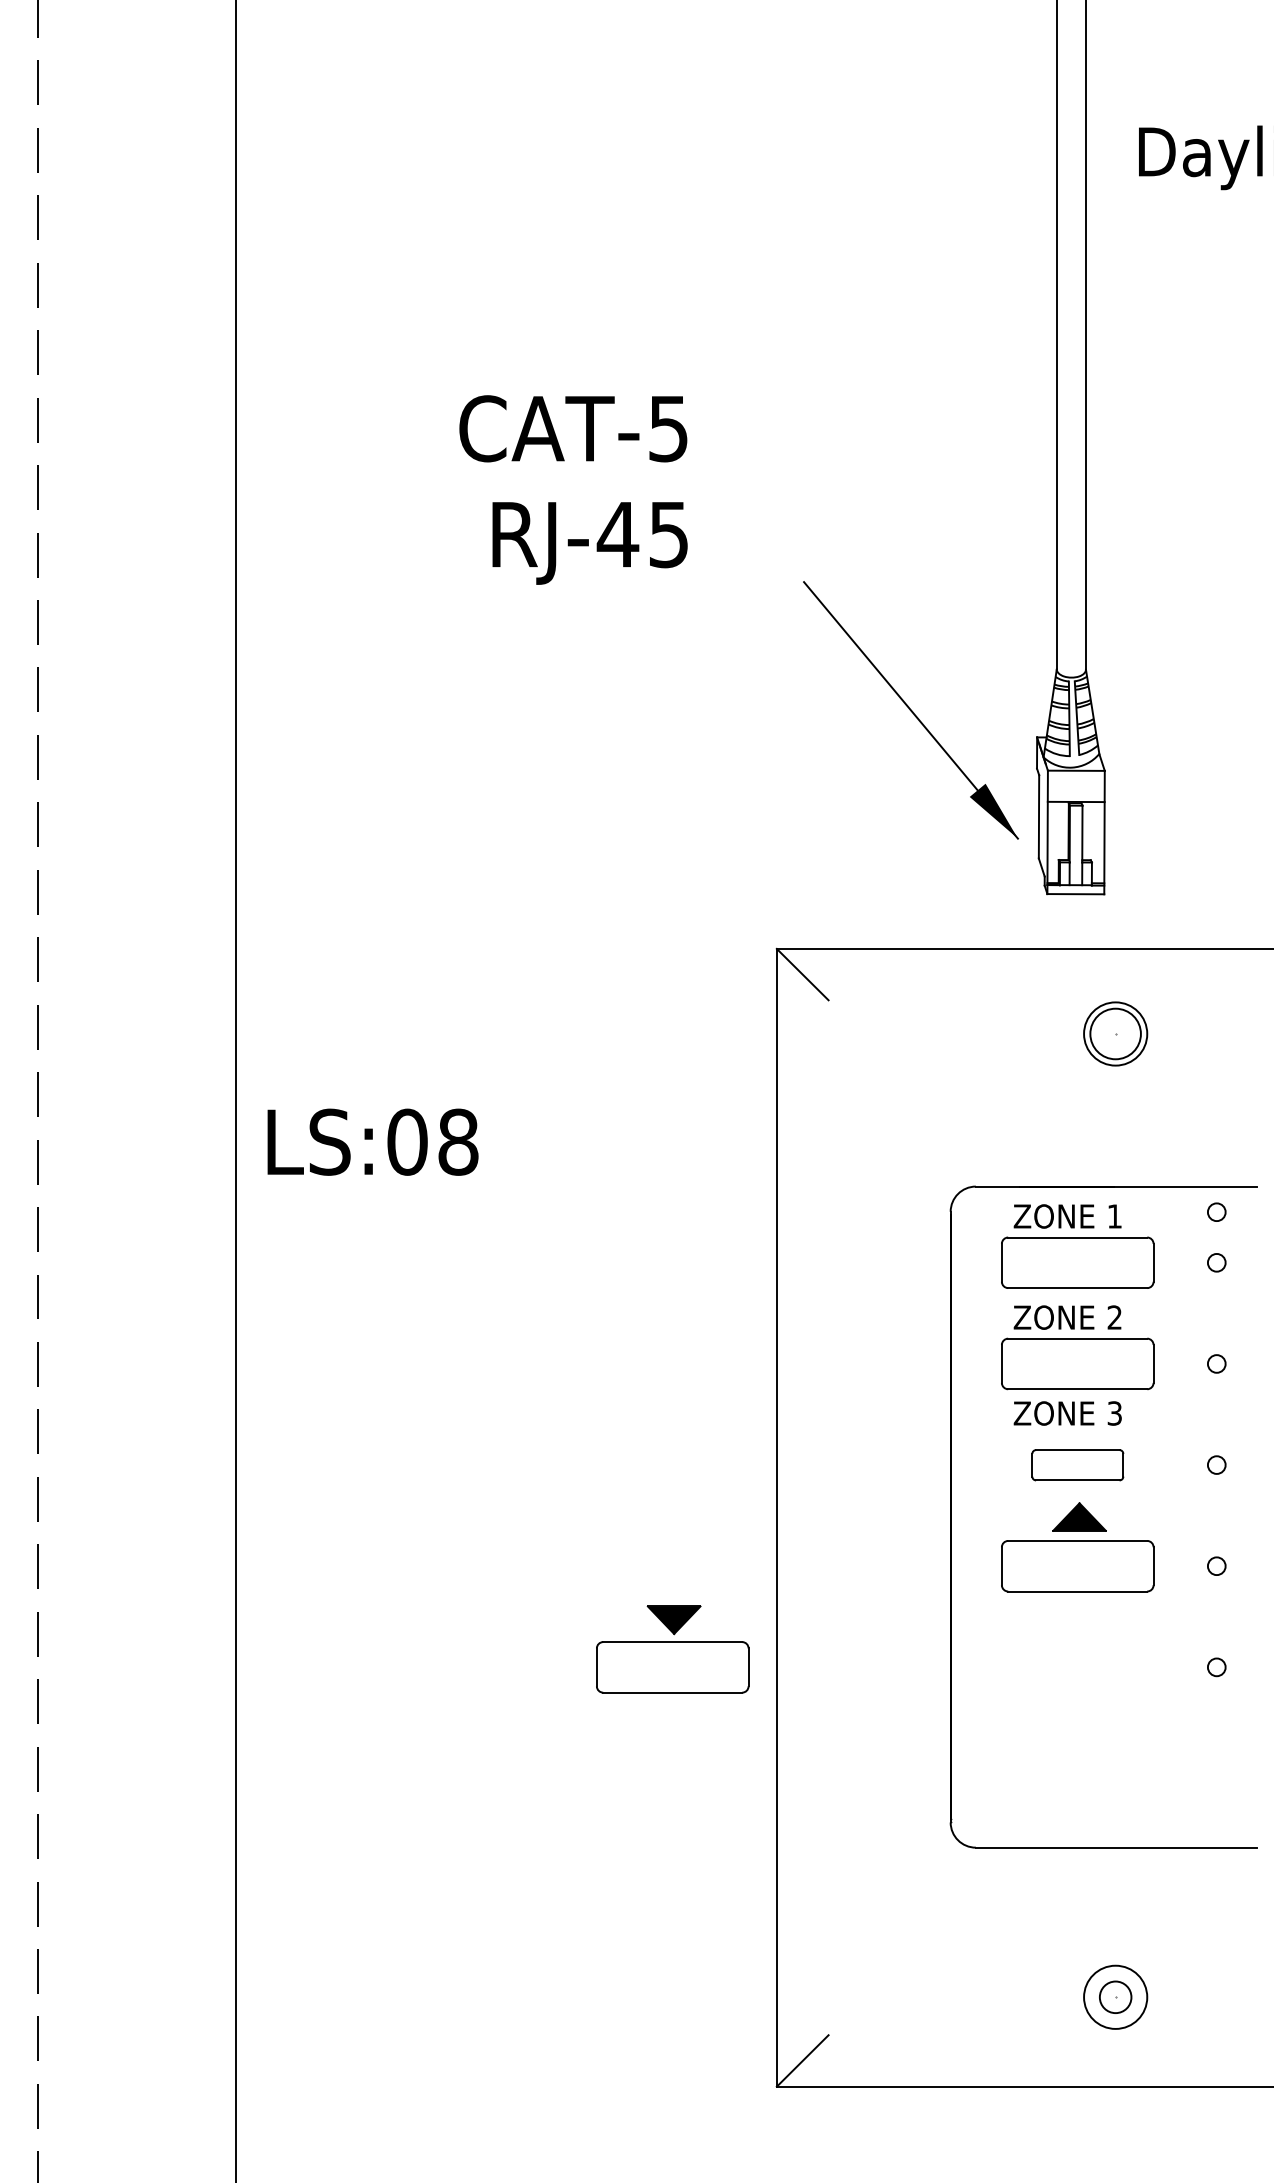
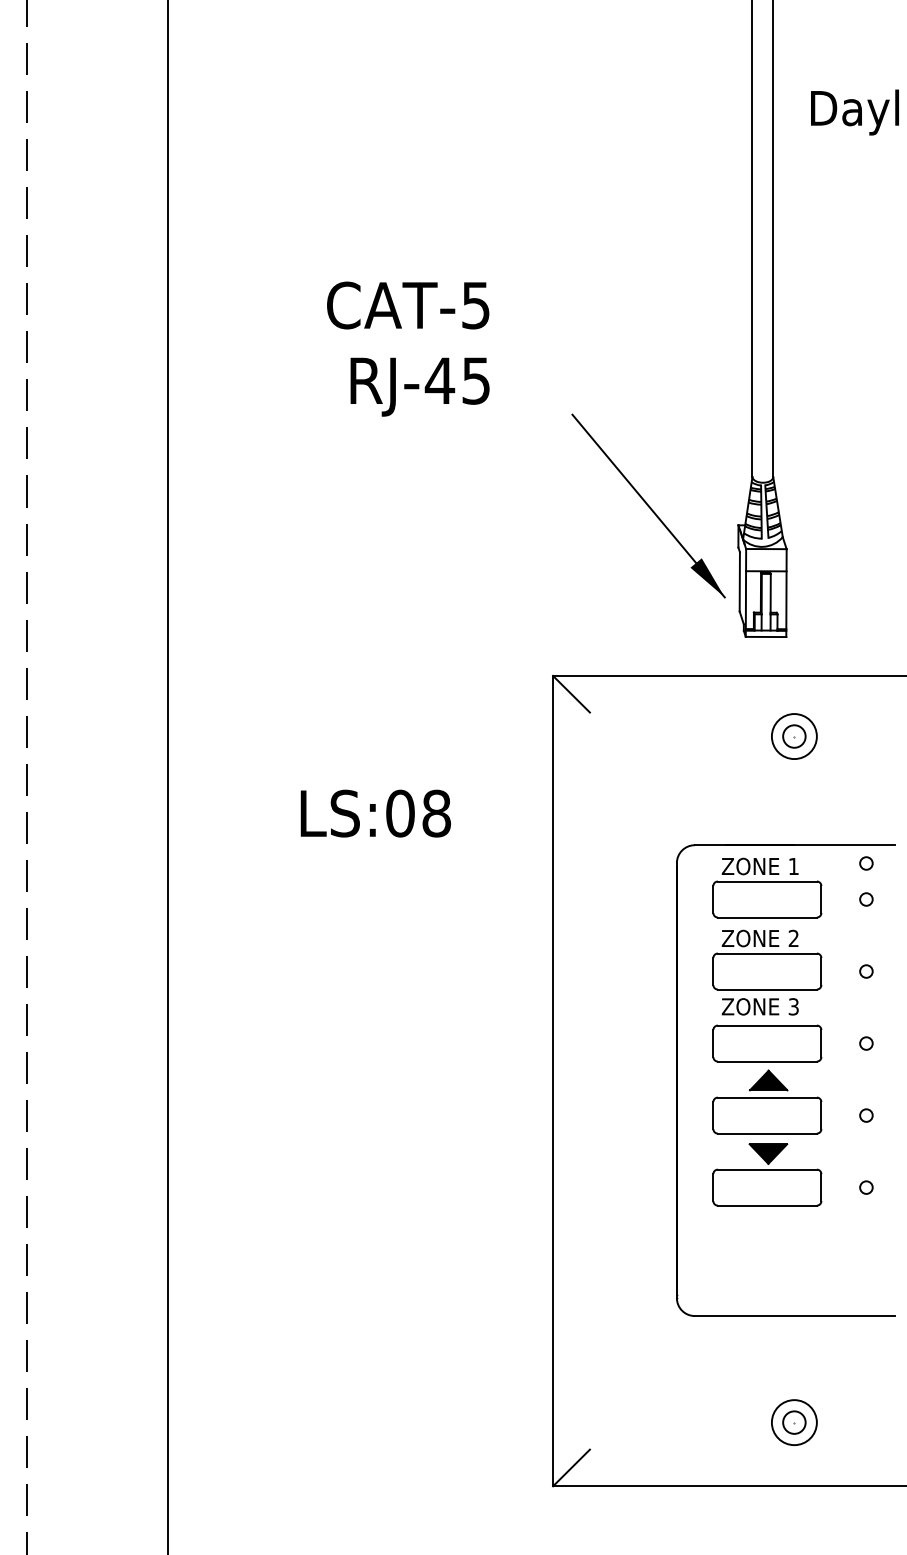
circle: (1115, 1033) -> (794, 736), size x0.62
text: (372, 1141) -> (375, 813), moved
part: (1077, 1465) -> (767, 1043), size x1.67
part: (672, 1649) -> (767, 1174), moved

